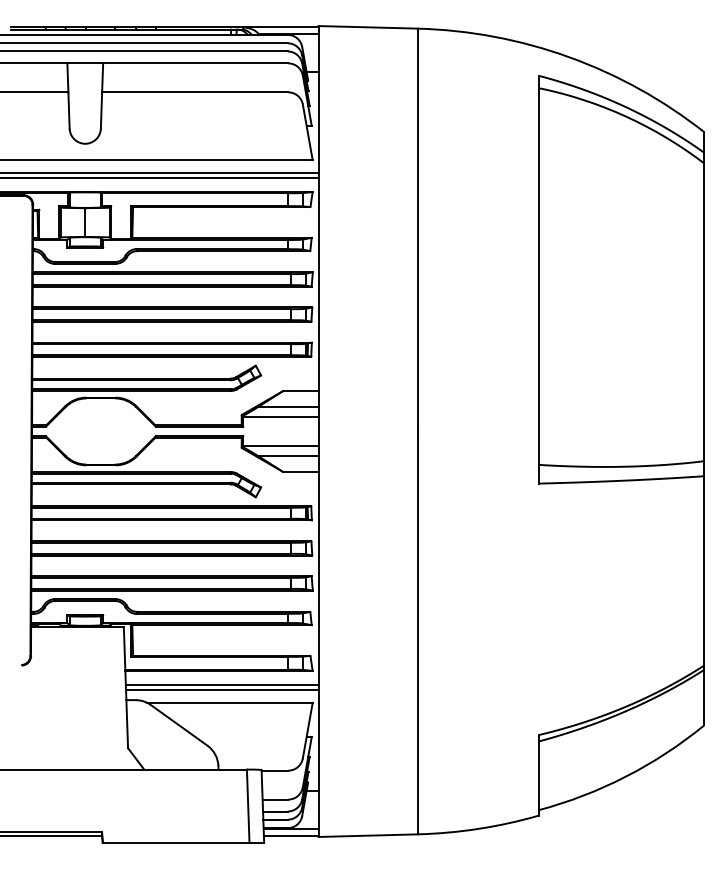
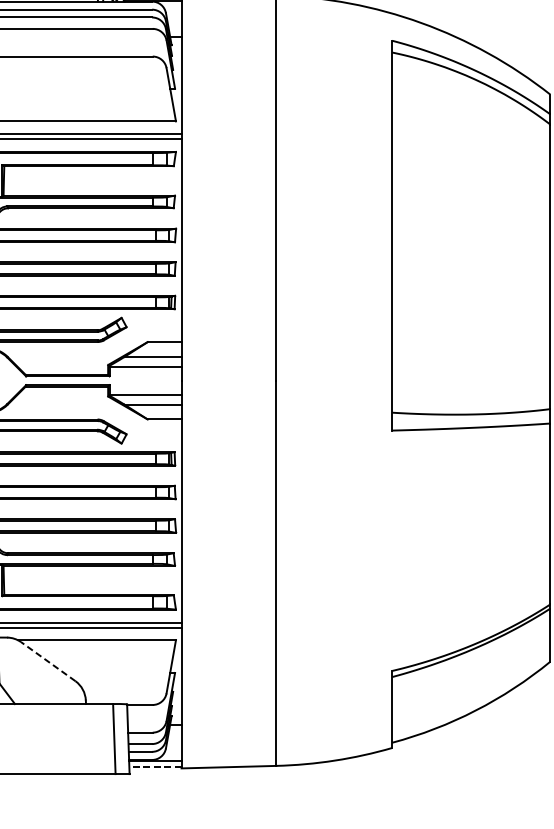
line: (178, 725) -> (47, 661), solid -> dashed
line: (290, 835) -> (154, 766), solid -> dashed

